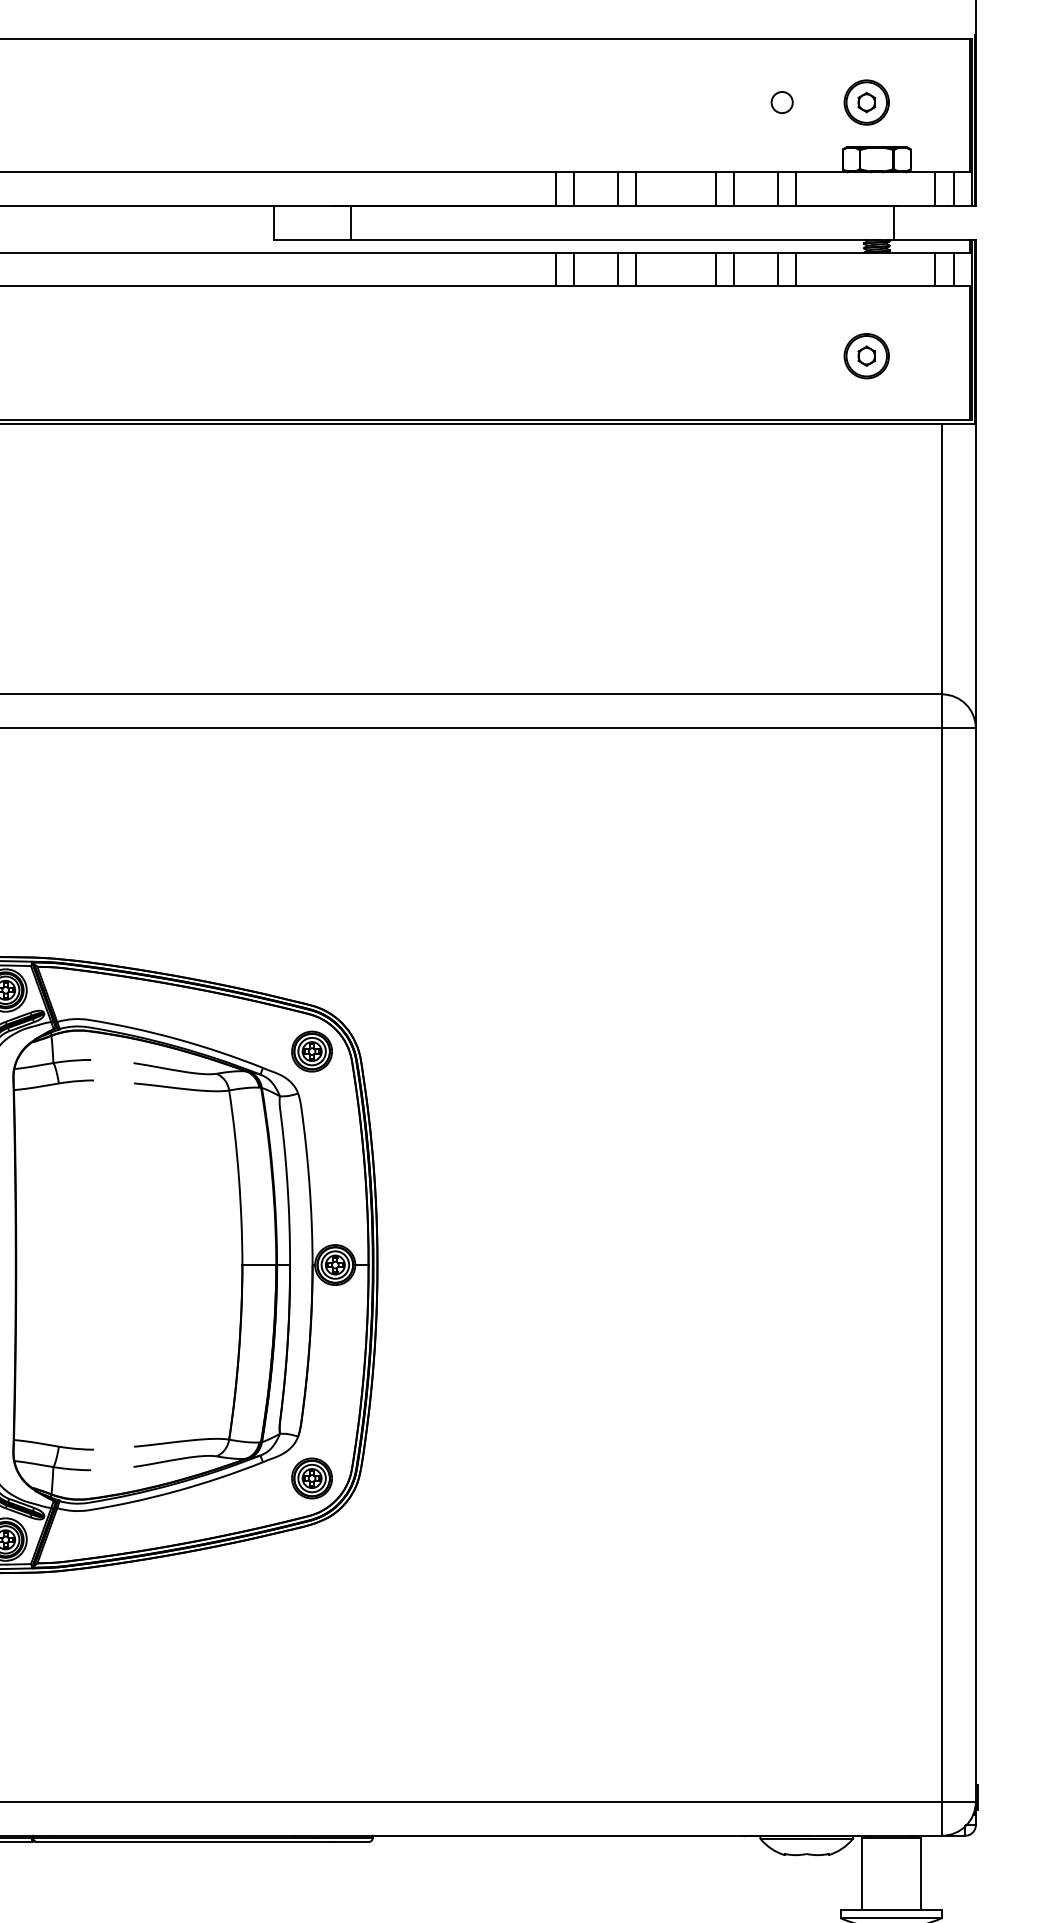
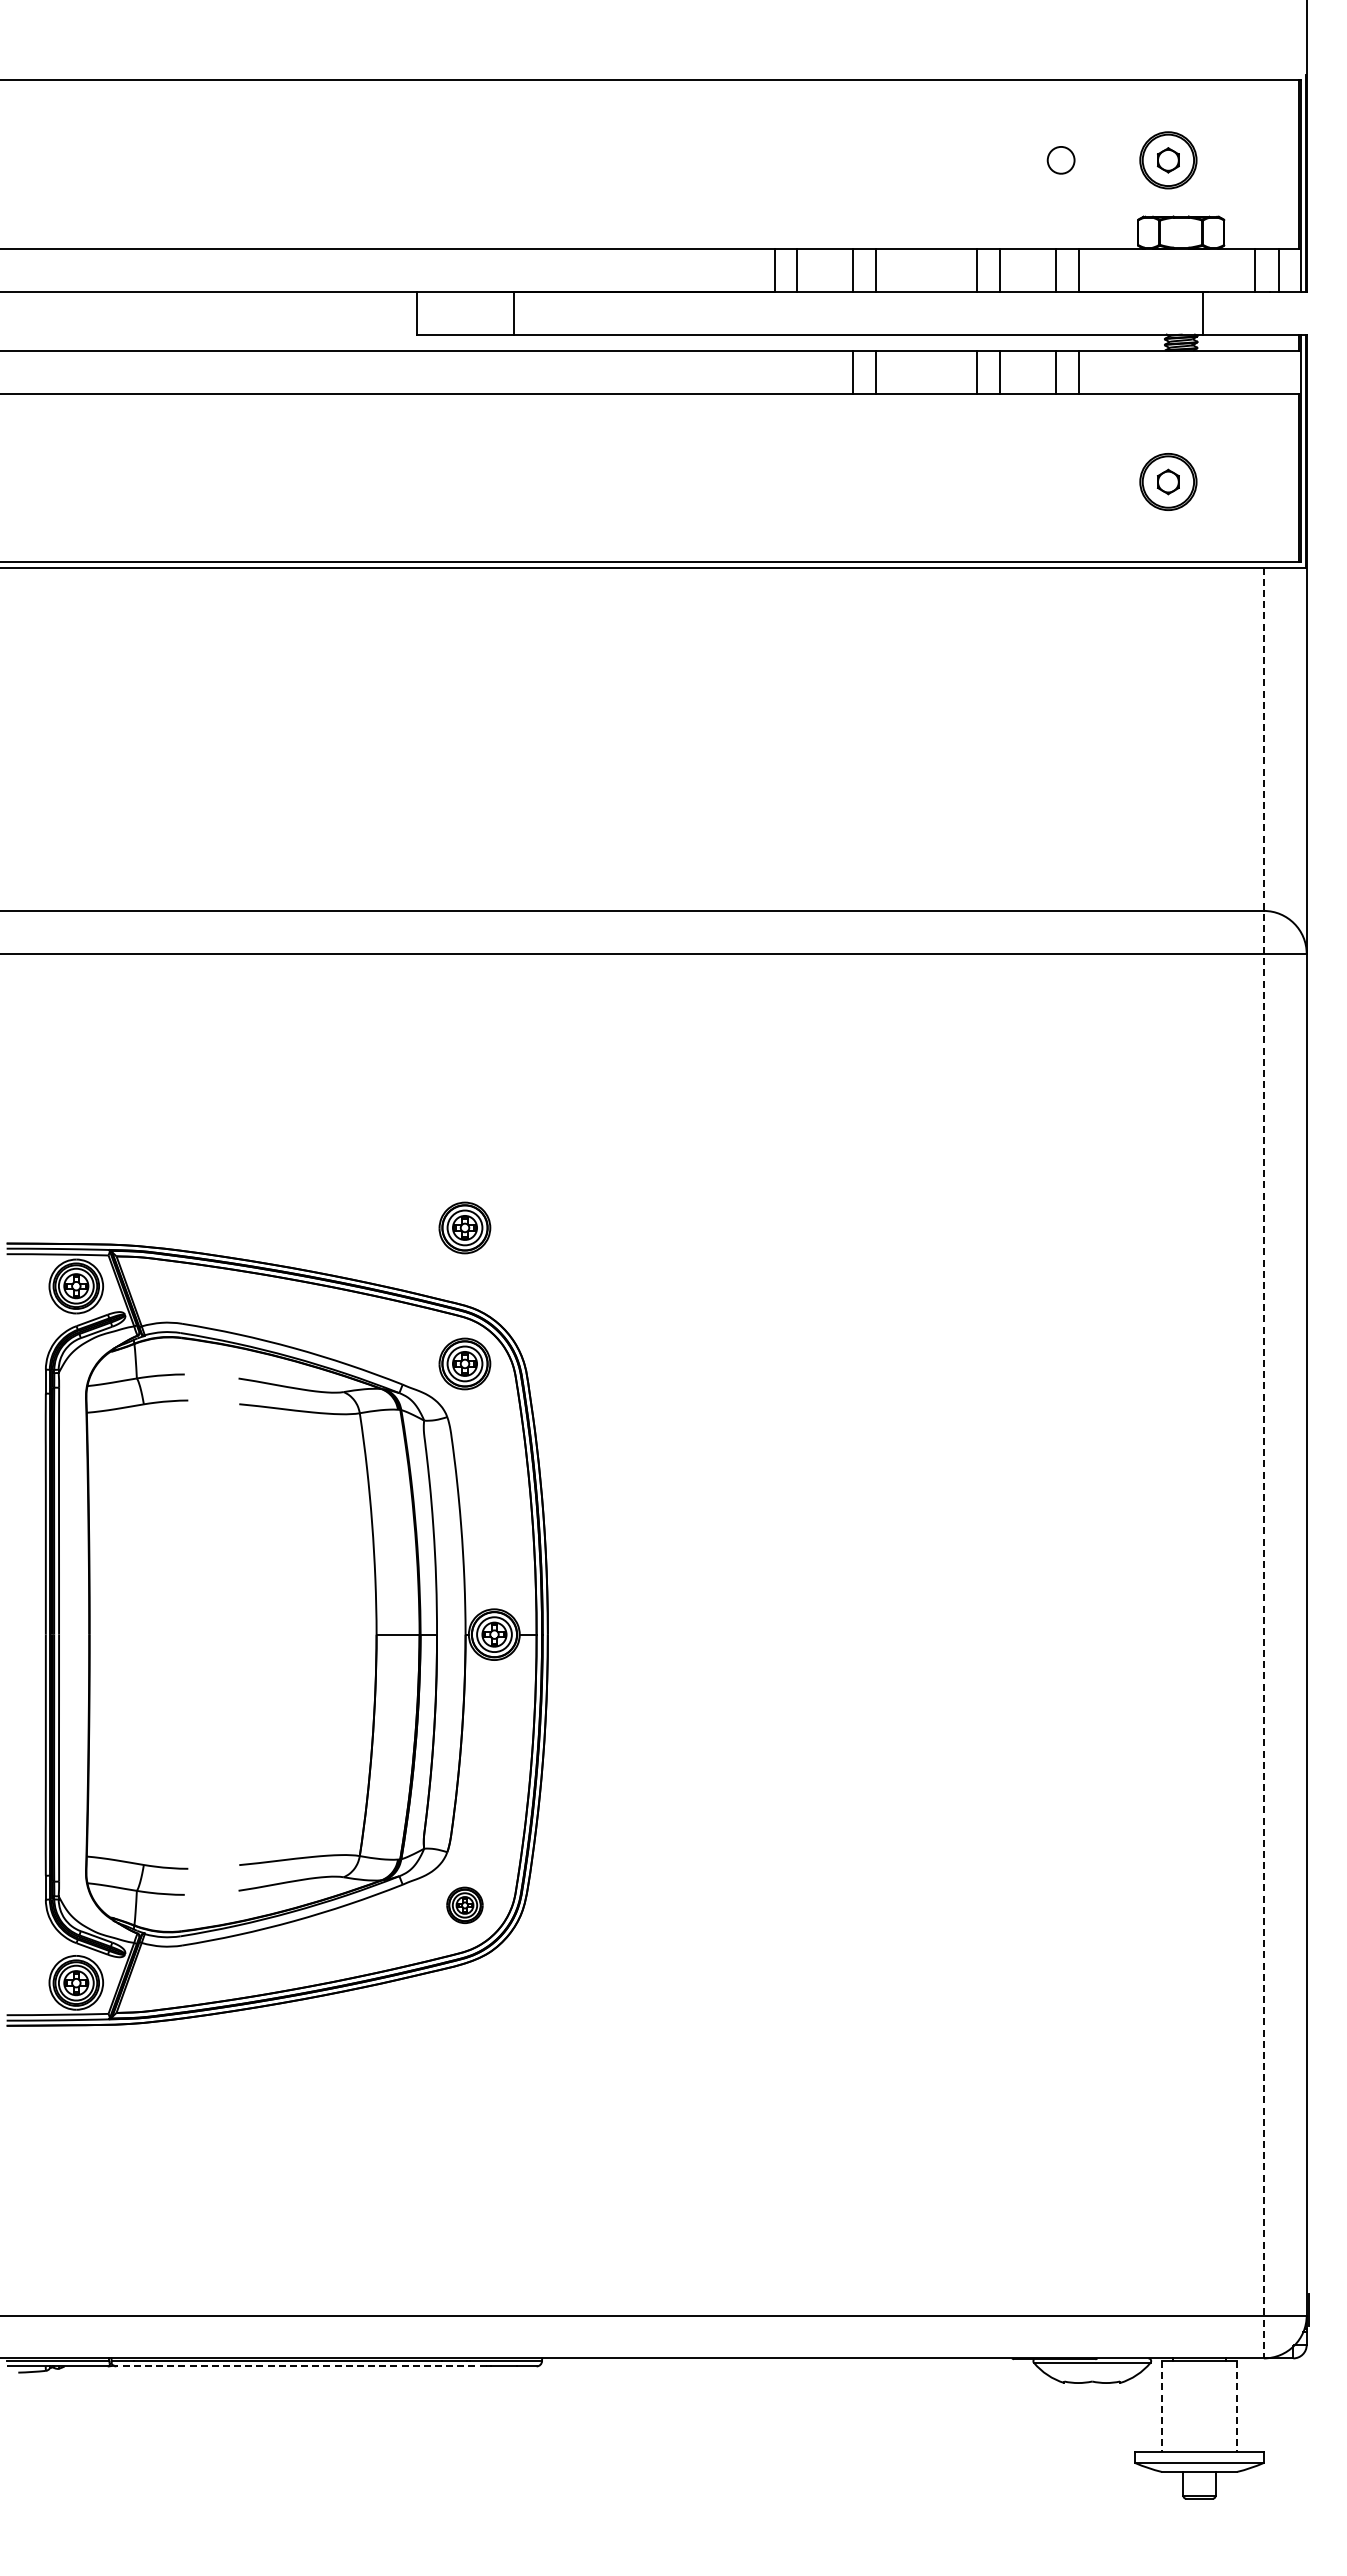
line: (556, 269) -> (774, 371), removed
line: (573, 269) -> (796, 371), removed
line: (935, 269) -> (1255, 371), removed
line: (954, 269) -> (1279, 371), removed
part: (311, 944) -> (464, 1227), added
line: (941, 1130) -> (1263, 1463), solid -> dashed
part: (311, 1478) -> (464, 1905), size x0.7
line: (183, 1842) -> (301, 2366), solid -> dashed
line: (861, 1873) -> (1161, 2406), solid -> dashed
line: (921, 1873) -> (1237, 2406), solid -> dashed

